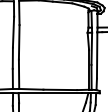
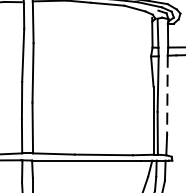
line: (97, 55) -> (168, 95), solid -> dashed

